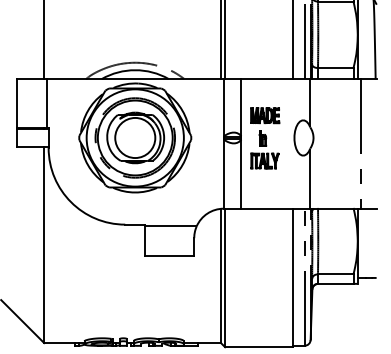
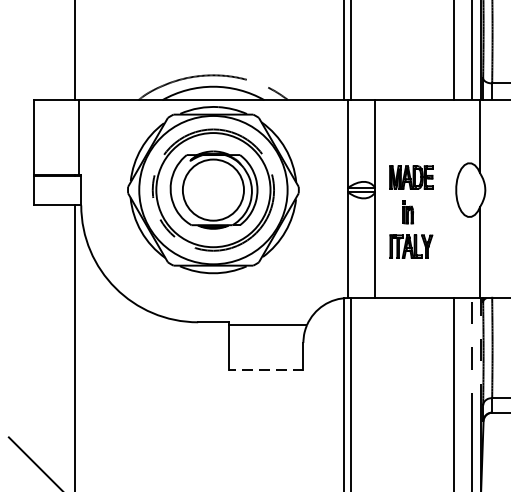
part: (265, 138) -> (412, 212), moved
line: (169, 255) -> (265, 369), solid -> dashed

